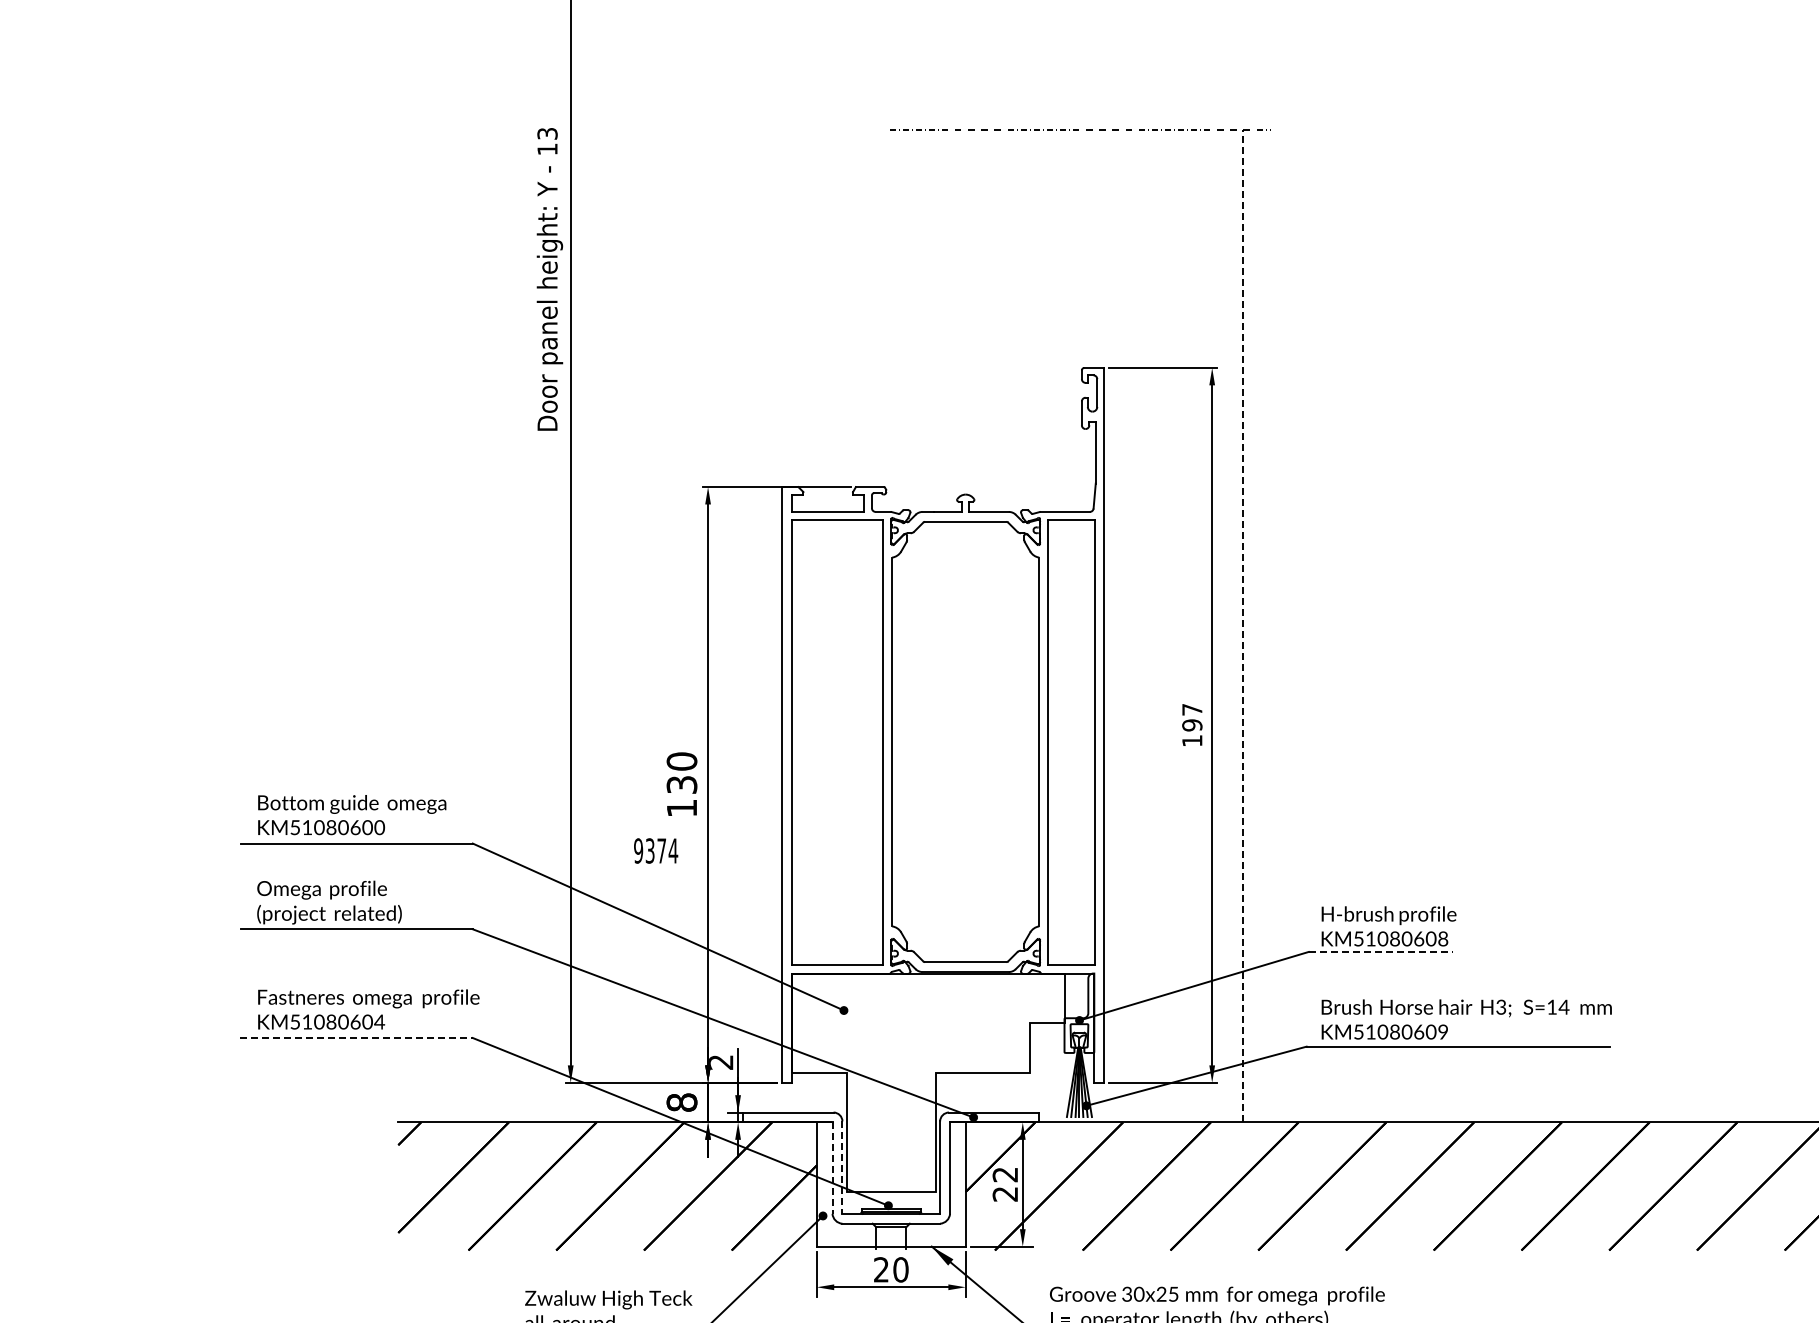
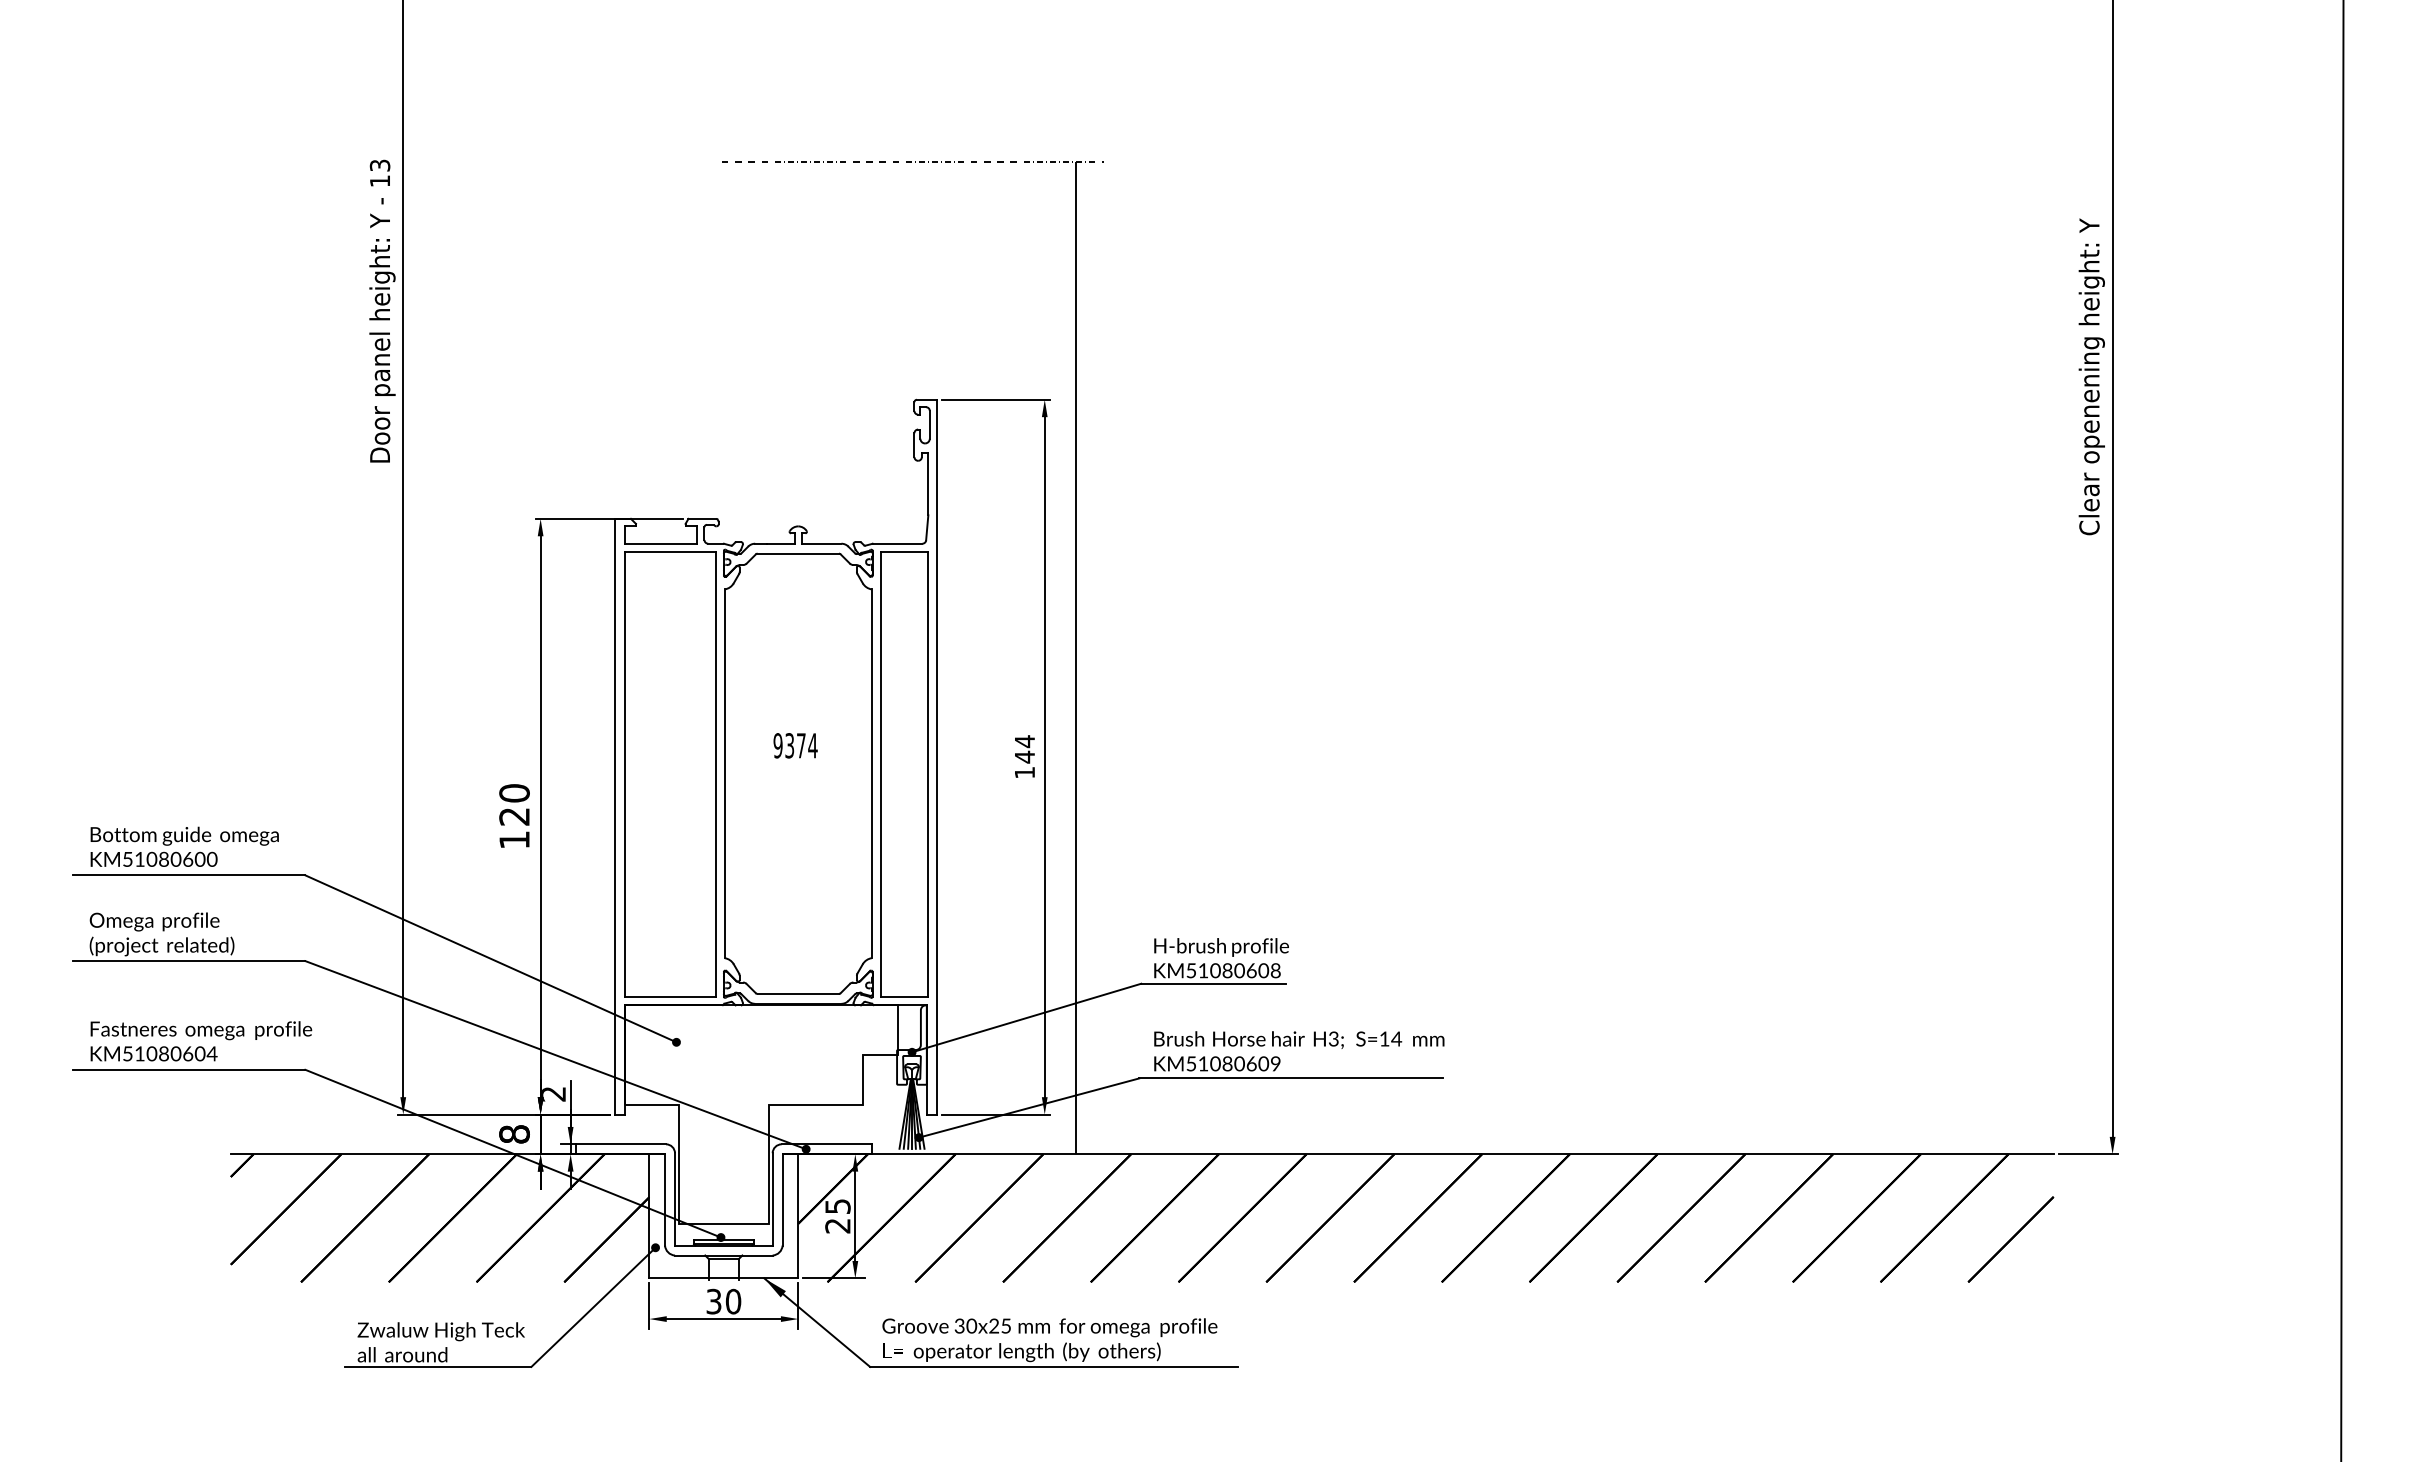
line: (1242, 625) -> (1075, 657), dashed -> solid
text: (1191, 717) -> (1024, 749), 197 -> 144
text: (681, 784) -> (514, 816), 130 -> 120
text: (655, 850) -> (795, 745), moved
line: (1381, 951) -> (1214, 983), dashed -> solid
line: (356, 1037) -> (189, 1069), dashed -> solid
line: (832, 1167) -> (665, 1199), dashed -> solid
line: (841, 1167) -> (674, 1199), dashed -> solid
text: (1004, 1174) -> (837, 1206), 22 -> 25
text: (880, 1269) -> (713, 1301), 20 -> 30

